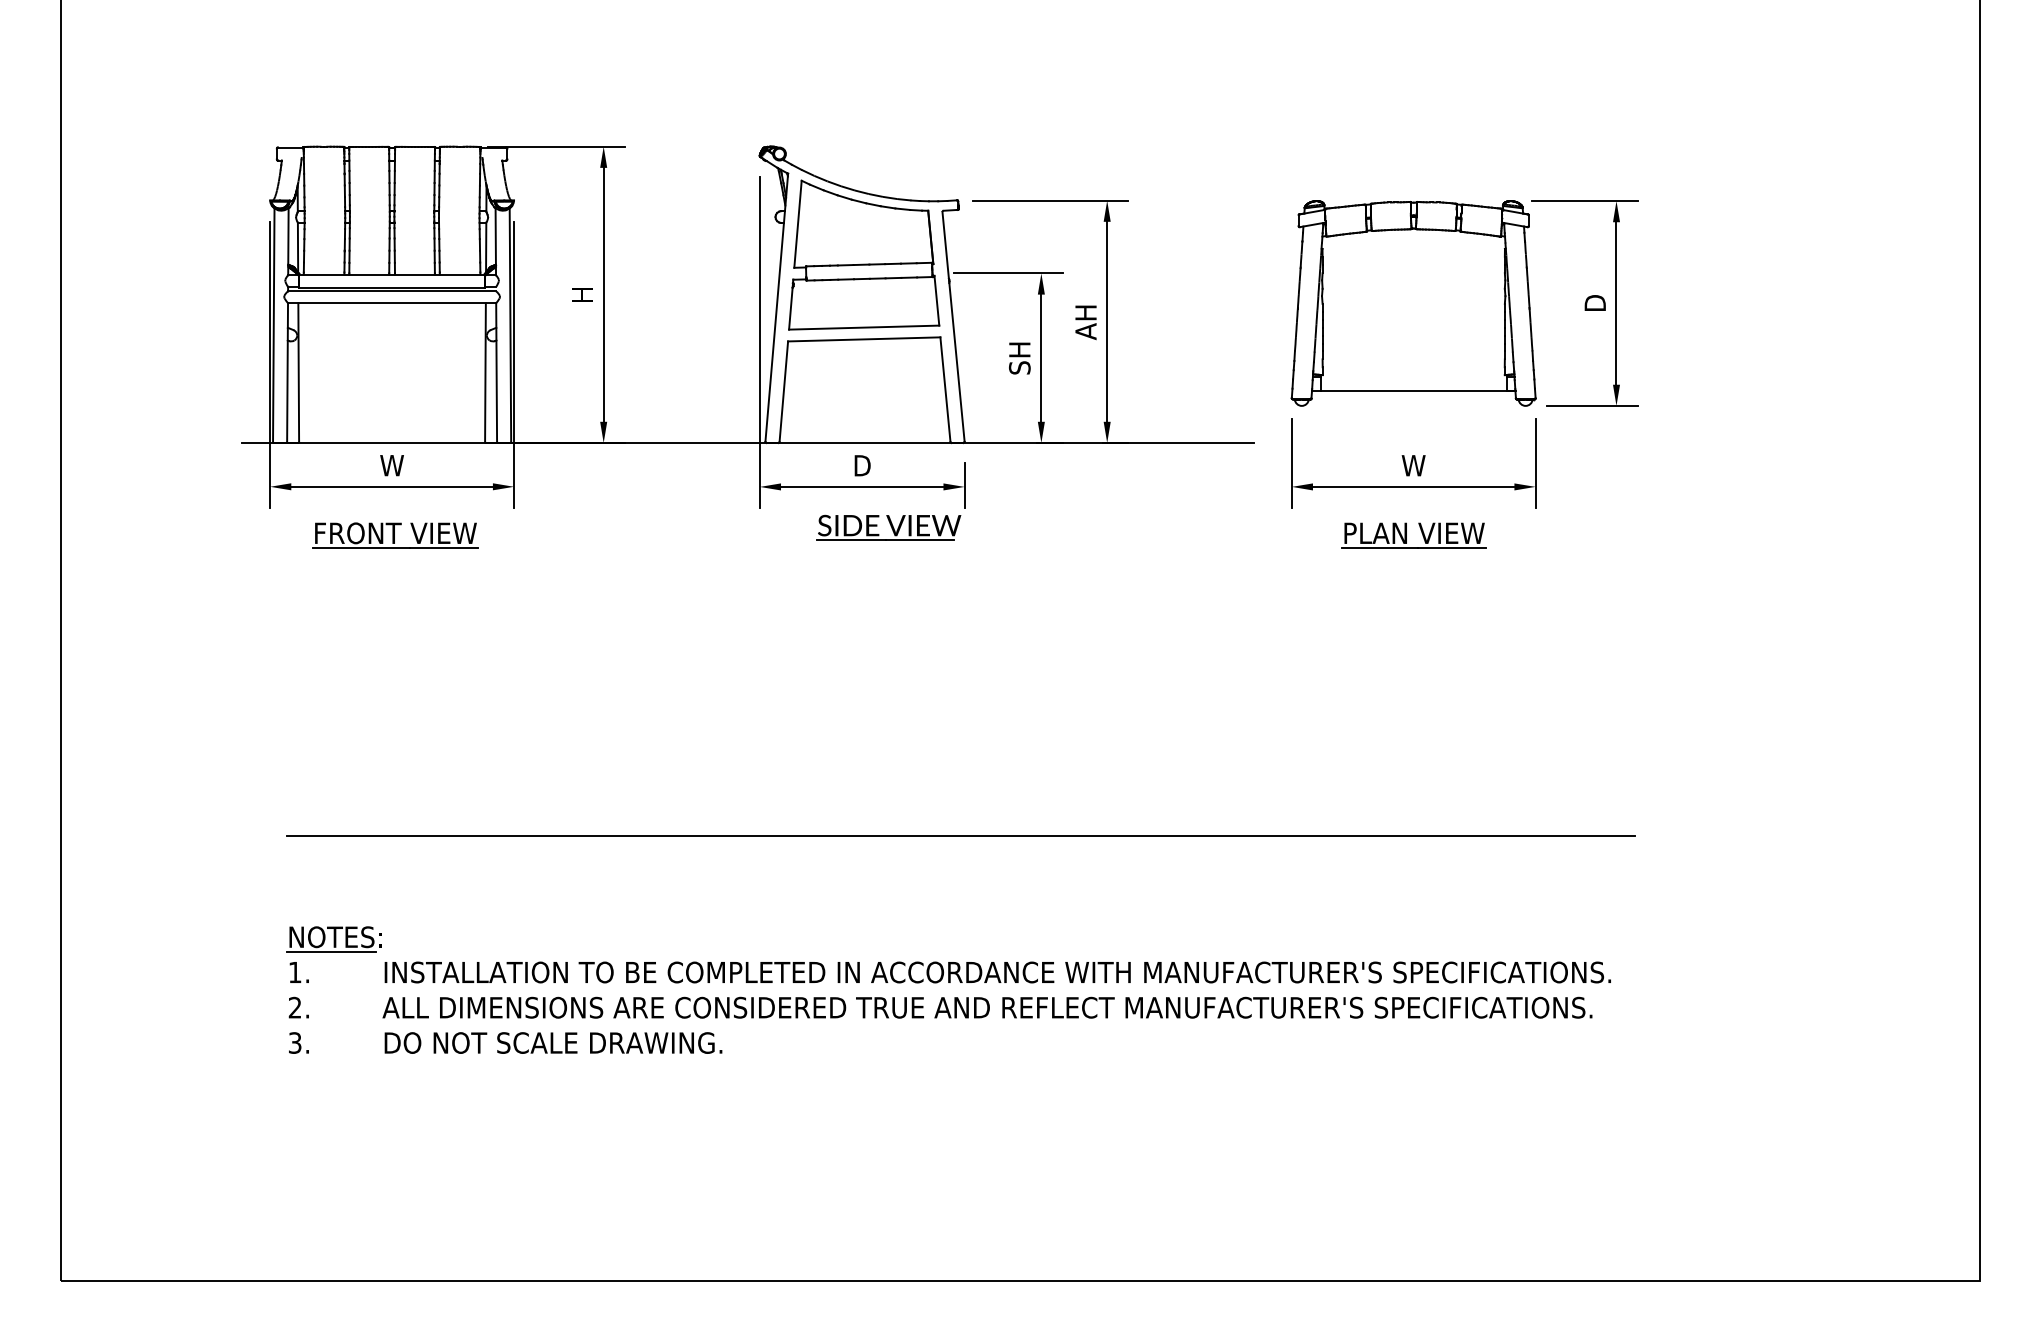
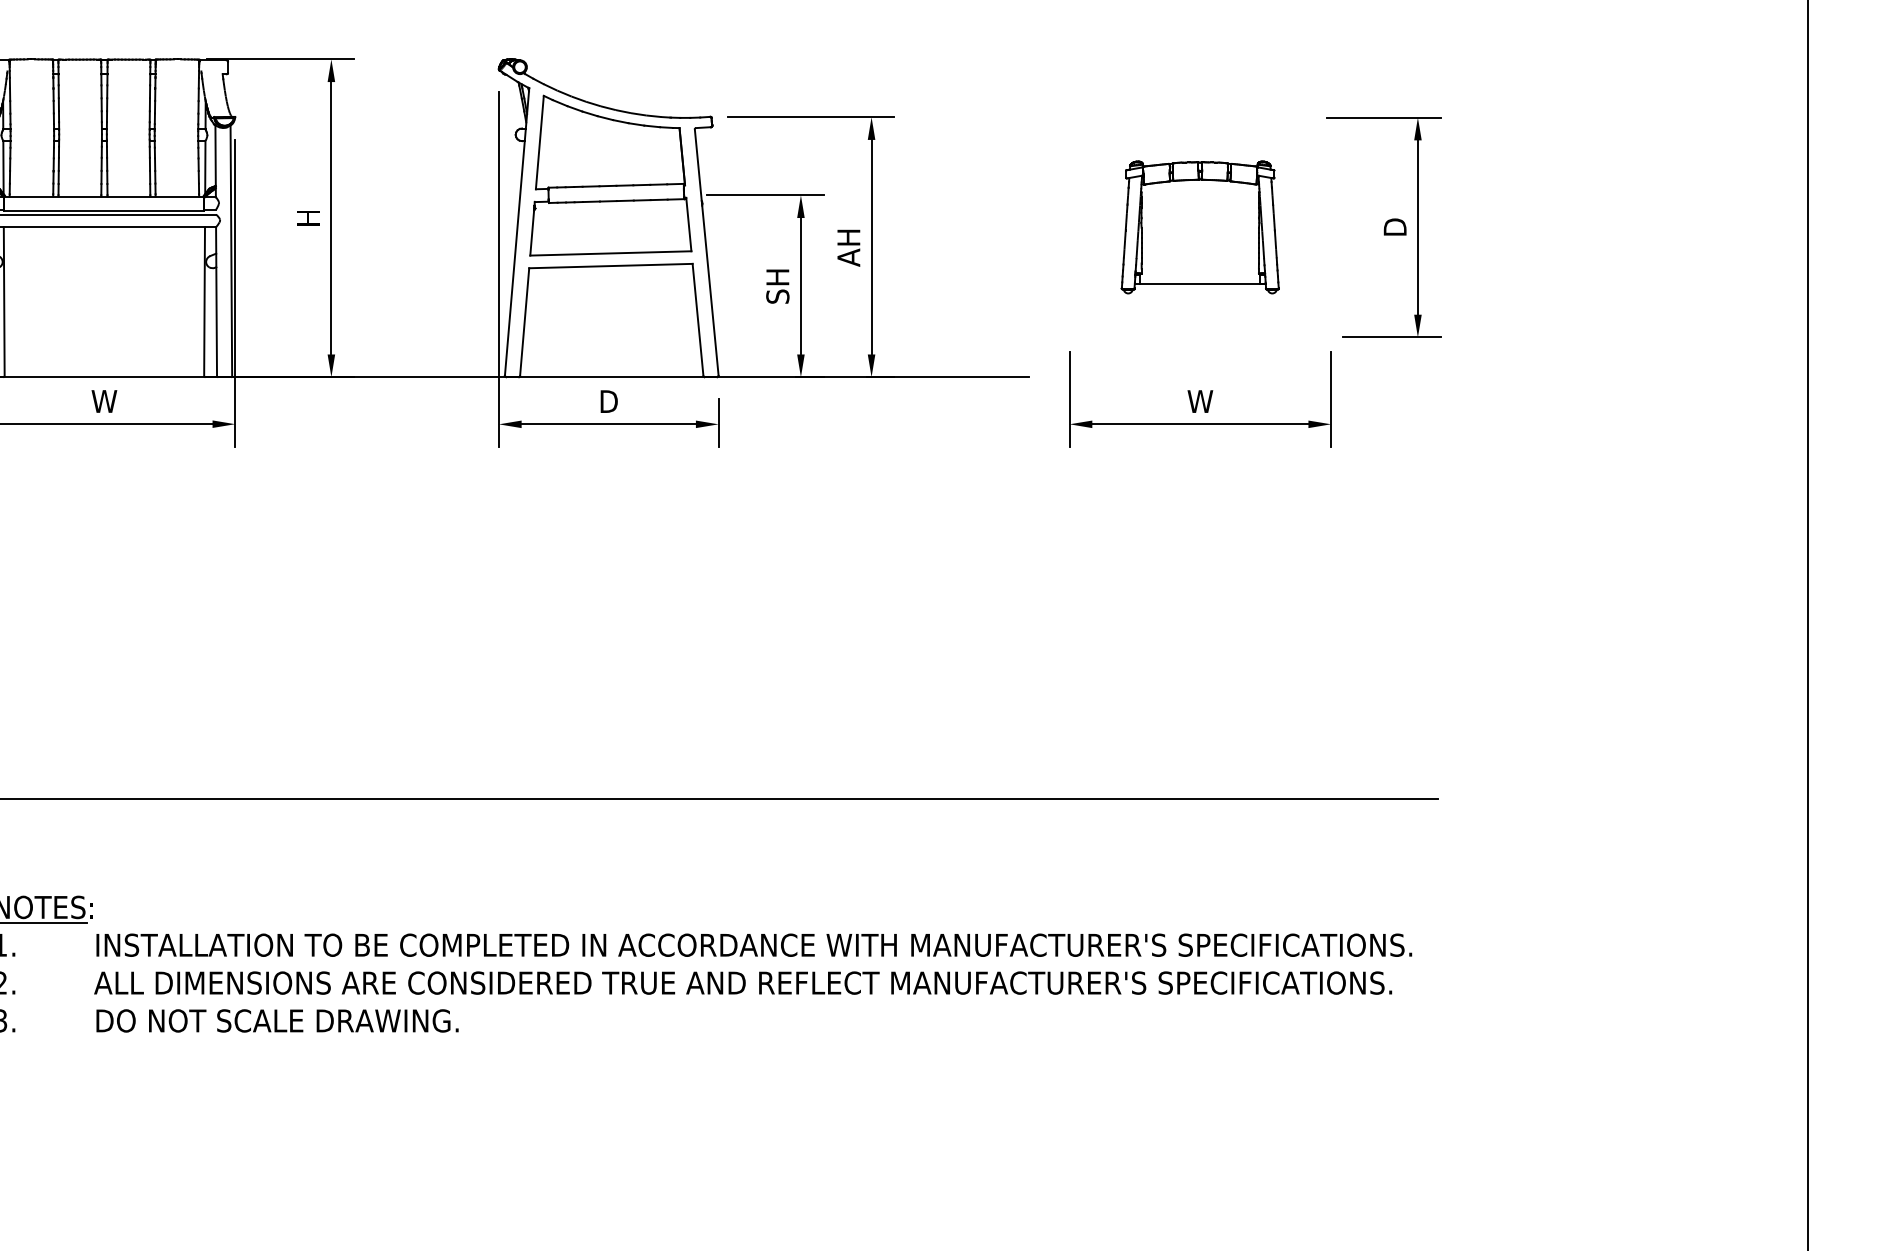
part: (1413, 303) -> (1200, 227), size x0.6
part: (888, 527) -> (636, 467), removed
part: (395, 535) -> (108, 476), removed
part: (1406, 535) -> (1192, 476), removed

